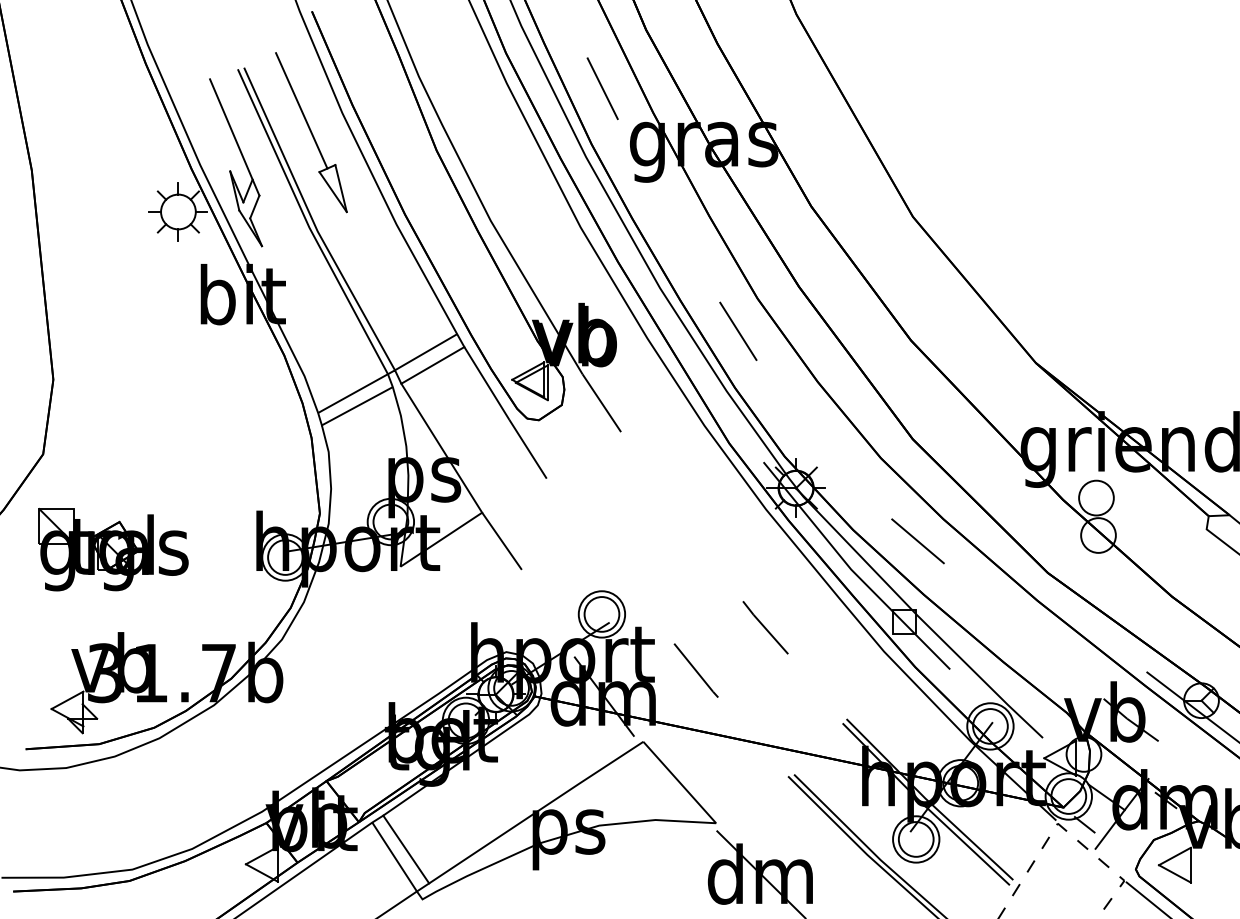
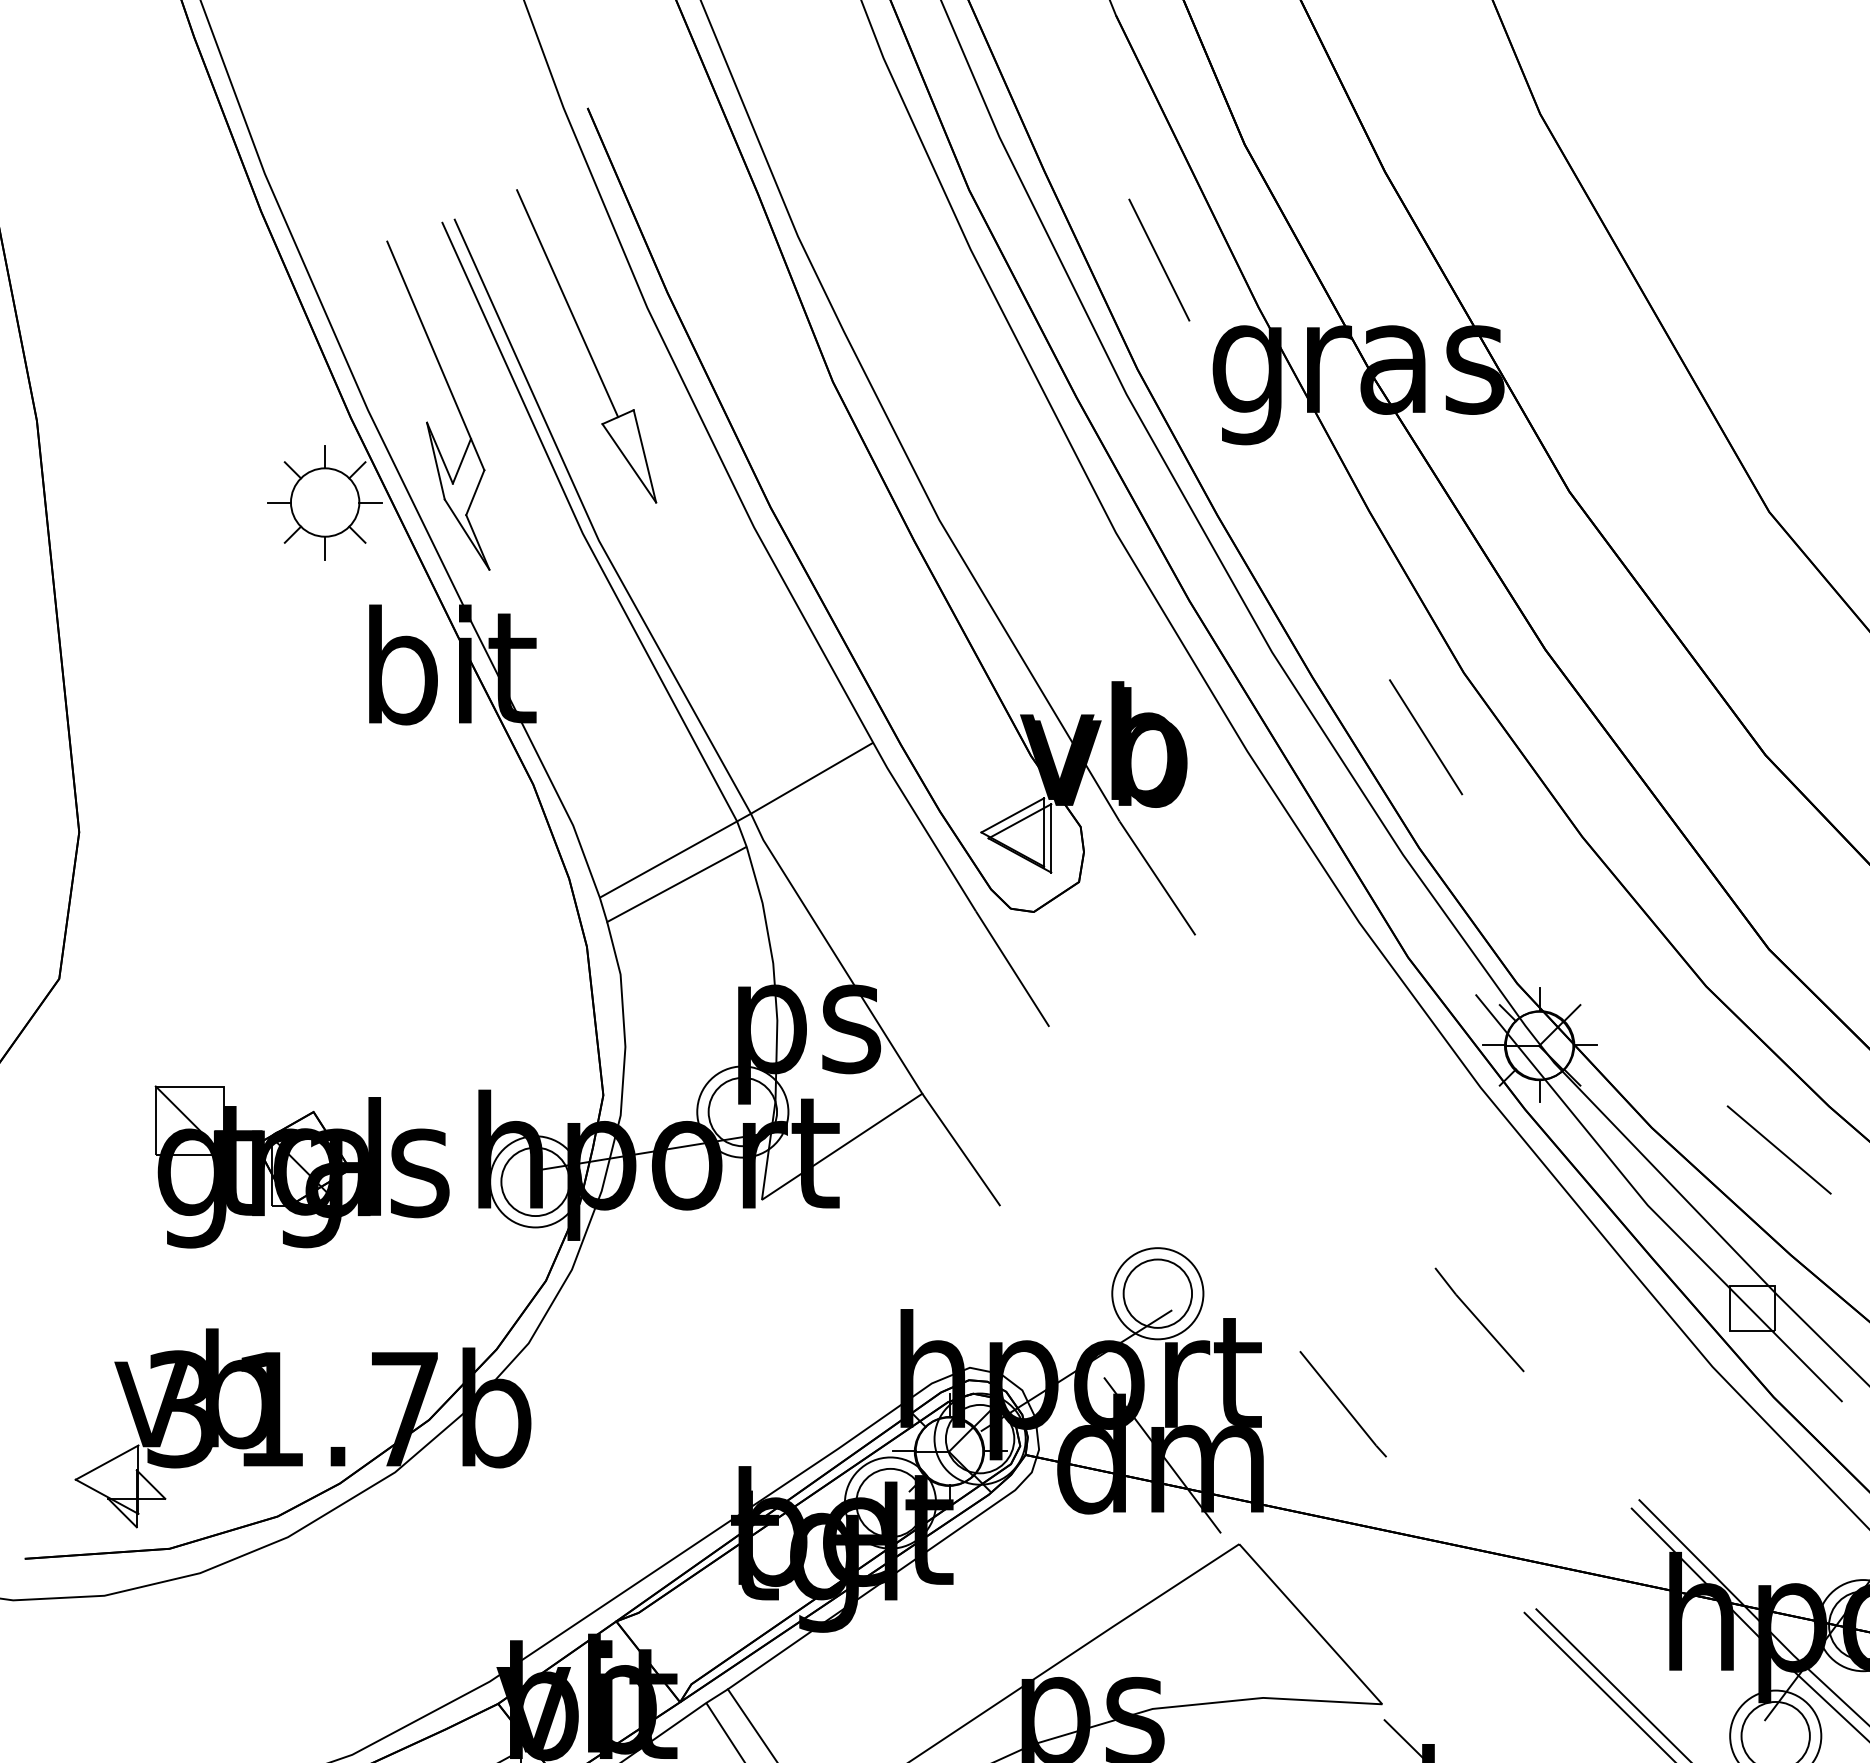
line: (432, 365) -> (824, 804), removed
part: (113, 549) -> (301, 1166), moved

